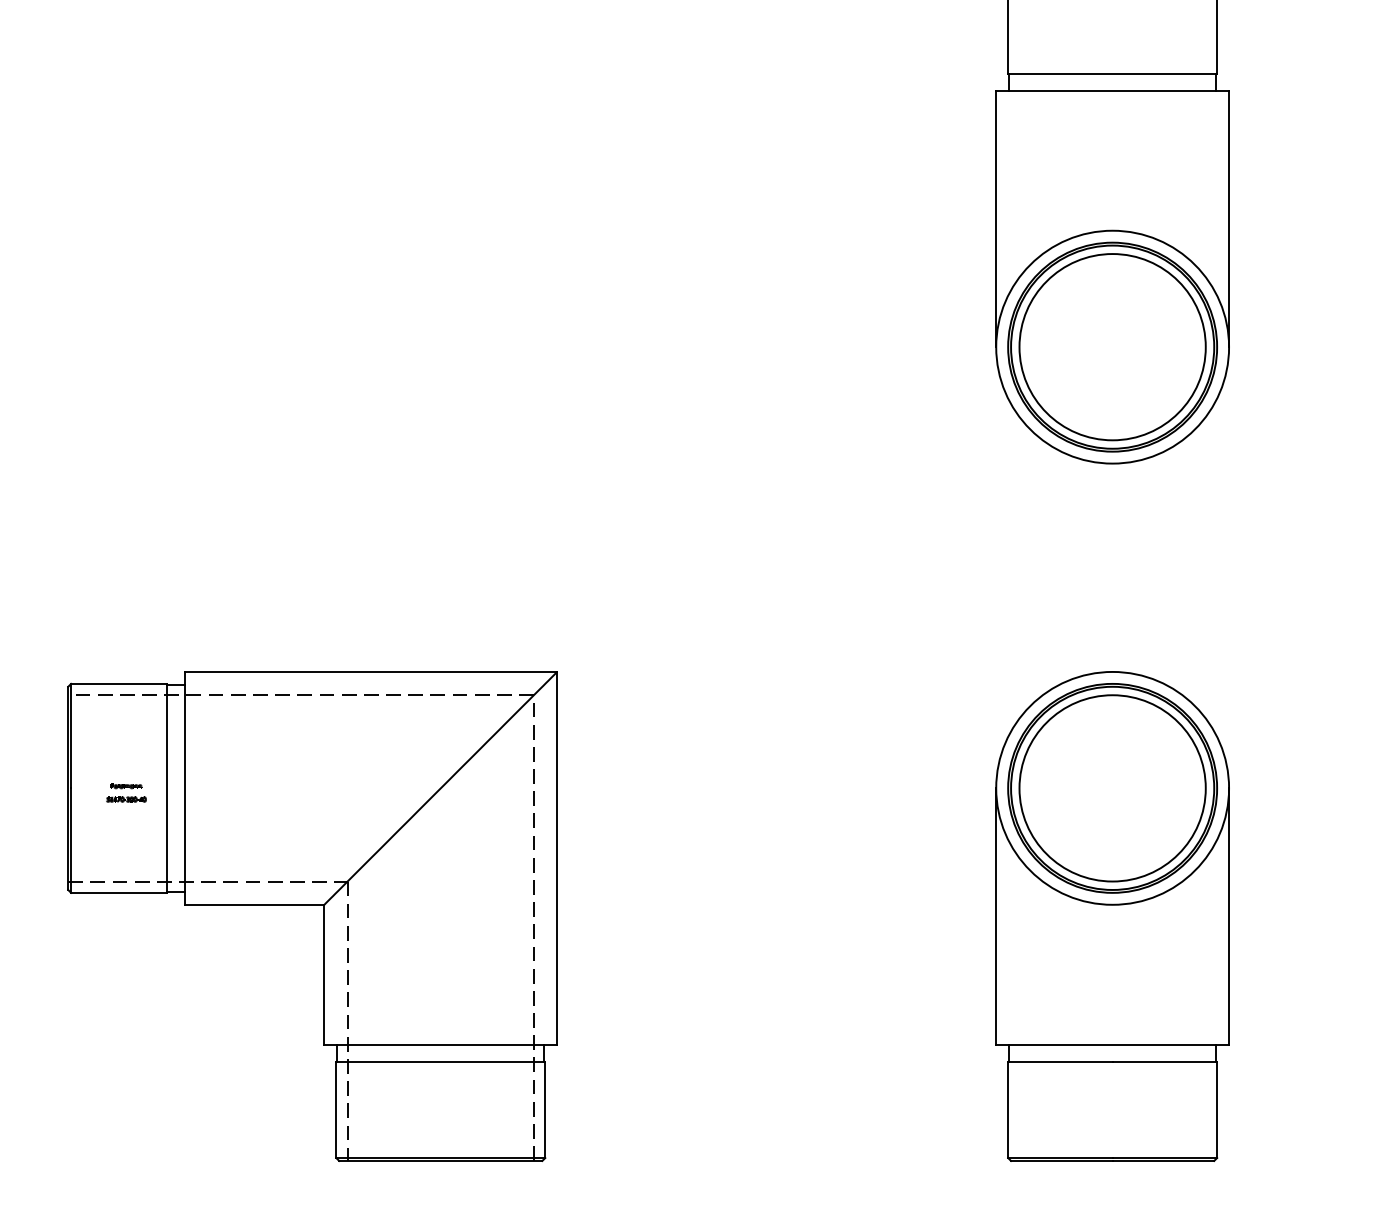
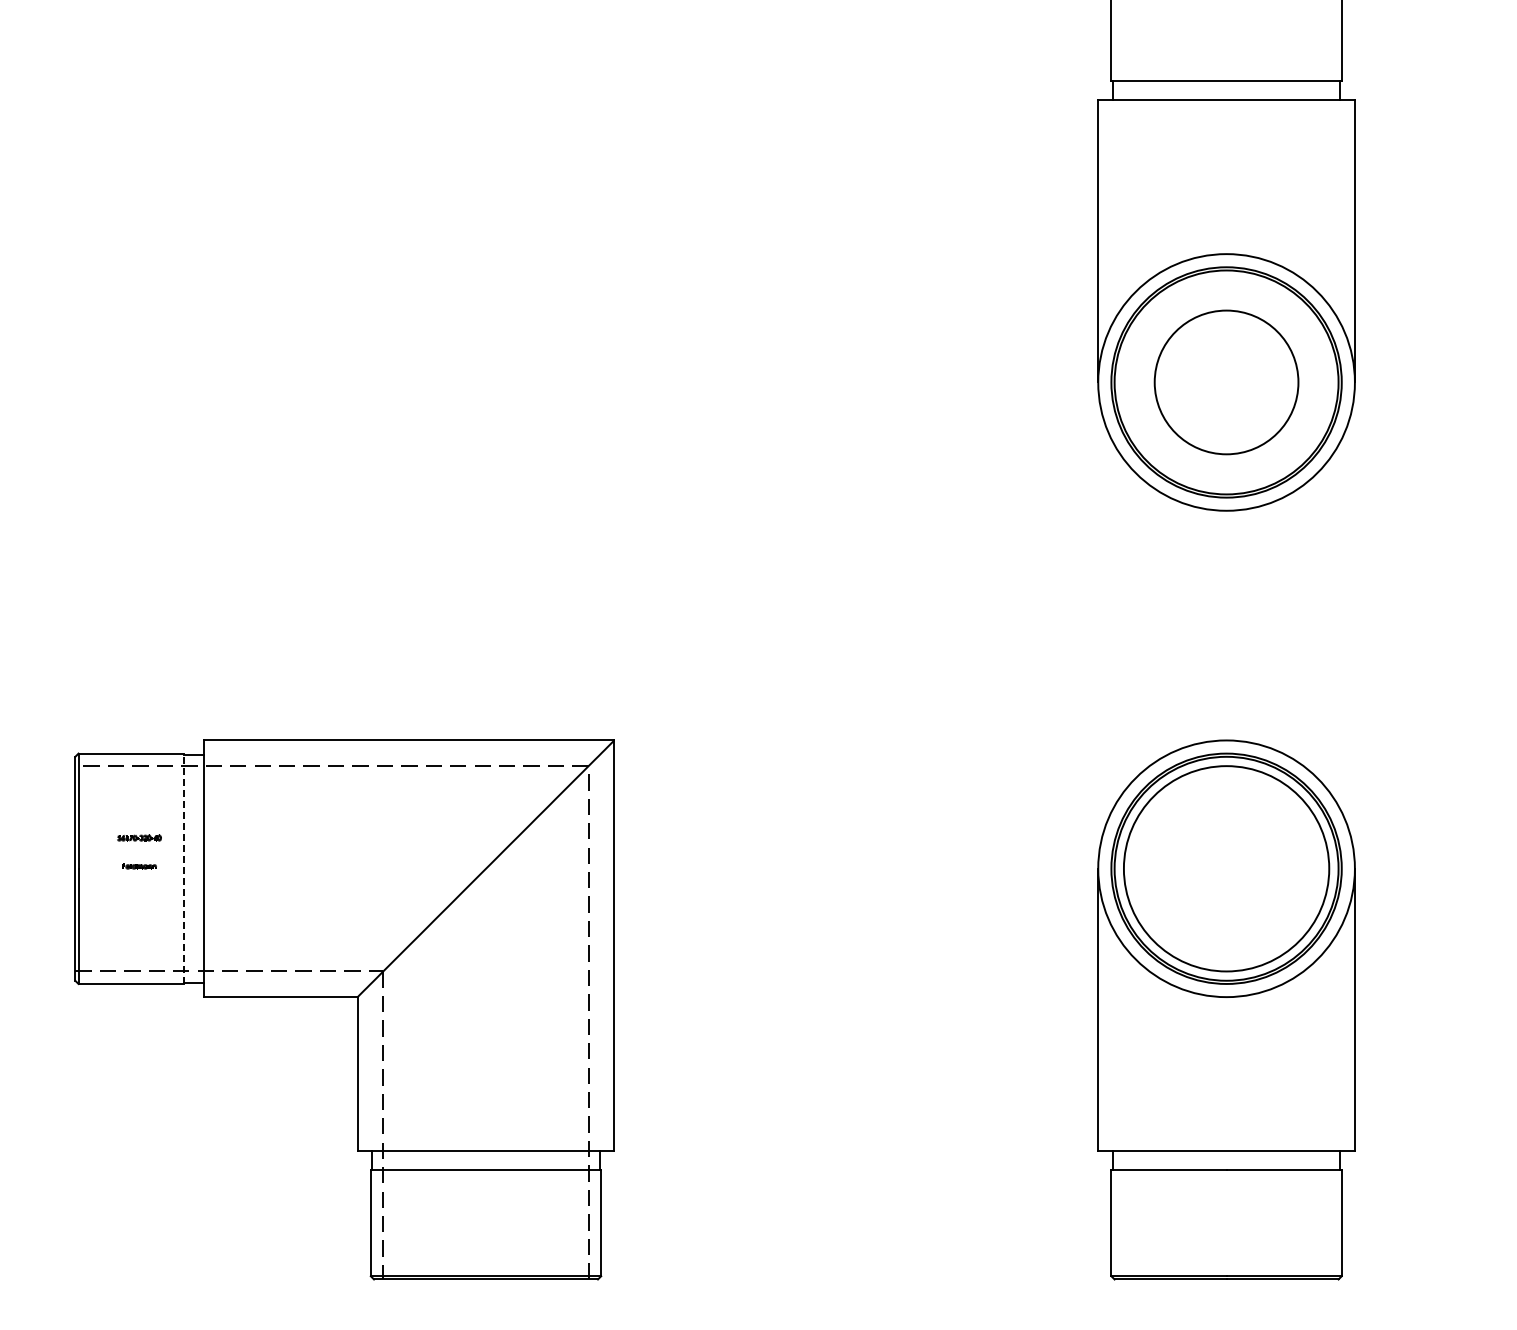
circle: (1112, 347) -> (1226, 382), size x0.7
line: (167, 788) -> (184, 868), solid -> dashed
part: (126, 799) -> (139, 837), moved

